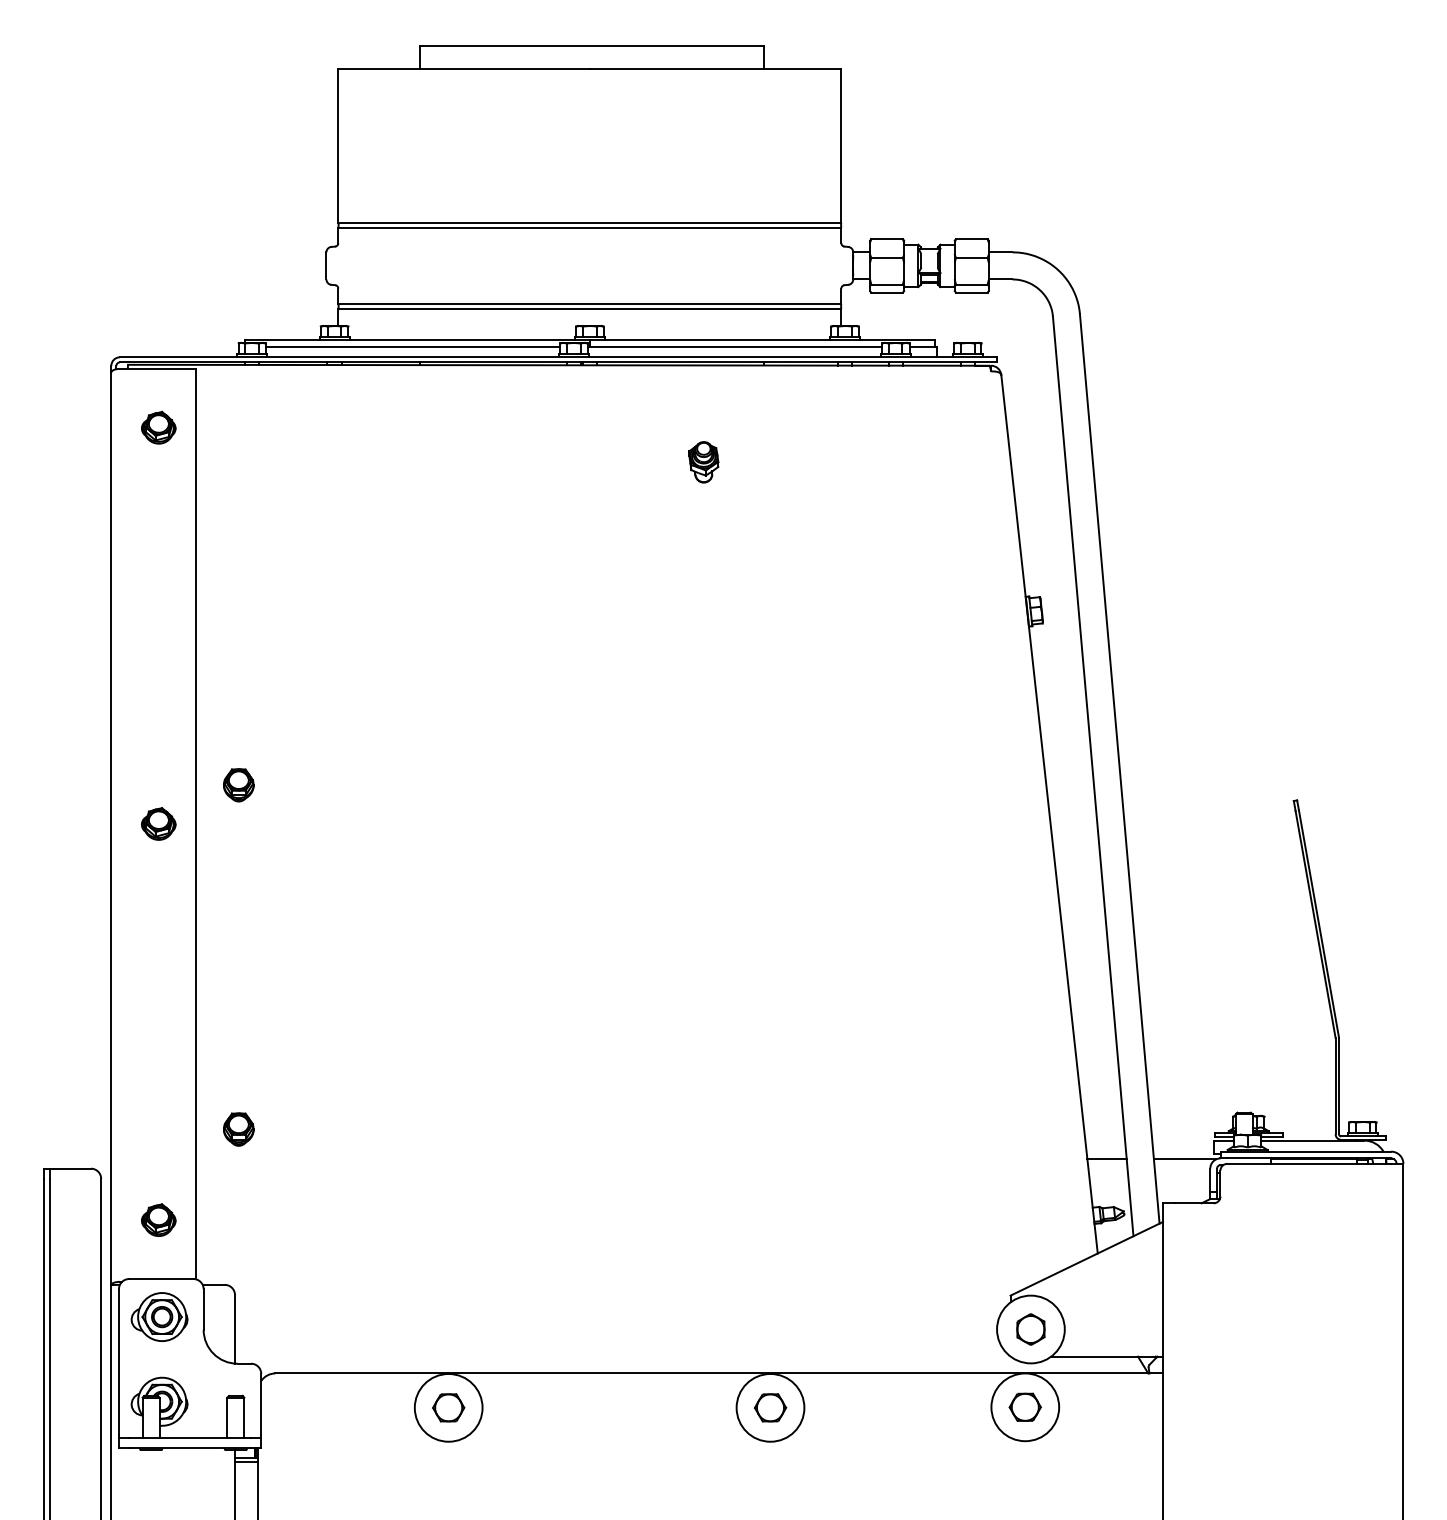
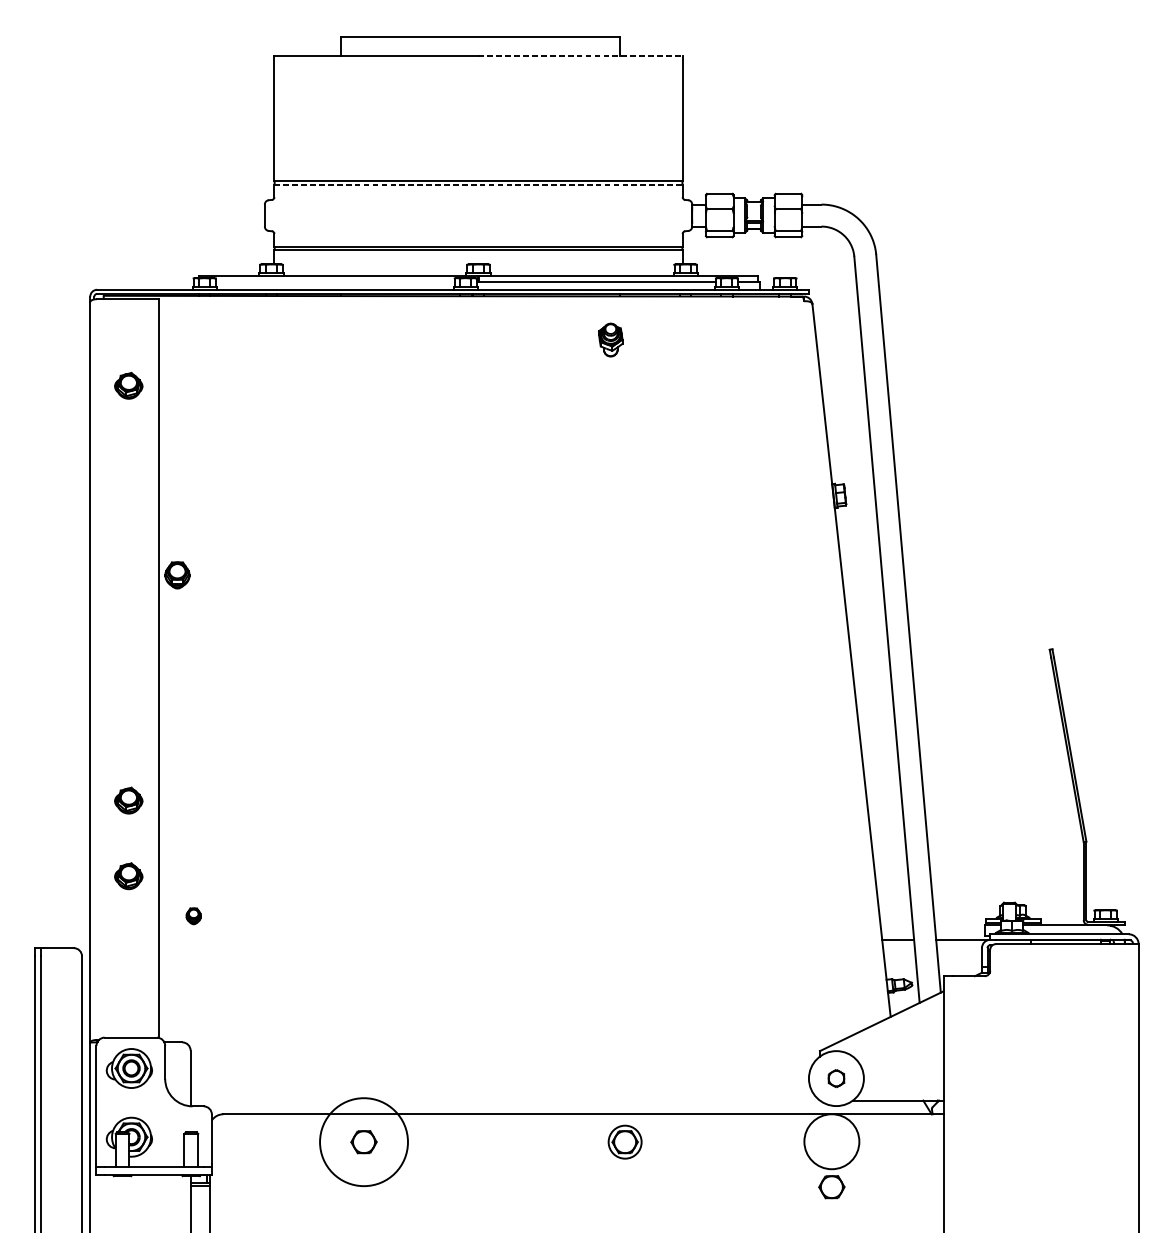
line: (715, 69) -> (580, 56), solid -> dashed
line: (589, 227) -> (478, 184), solid -> dashed
line: (412, 347) -> (334, 281), removed
part: (158, 427) -> (128, 385), moved
part: (703, 462) -> (610, 340), moved
part: (238, 785) -> (177, 575), moved
part: (158, 823) -> (128, 800), moved
part: (238, 1129) -> (193, 916), size x0.6
part: (158, 1219) -> (128, 875), moved
part: (1030, 1329) -> (836, 1078), size x0.7
part: (1024, 1406) -> (831, 1186), moved
circle: (448, 1407) -> (363, 1141), size x1.6
circle: (770, 1407) -> (625, 1141), size x0.6

